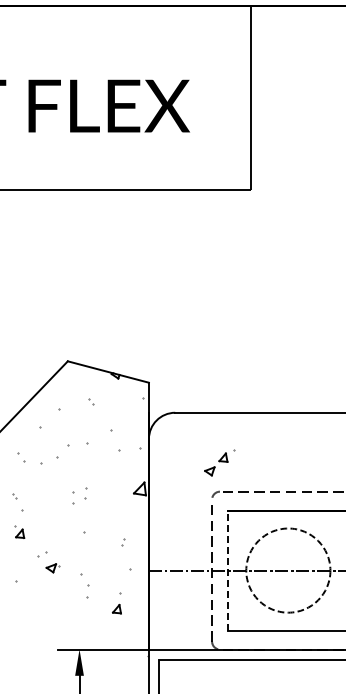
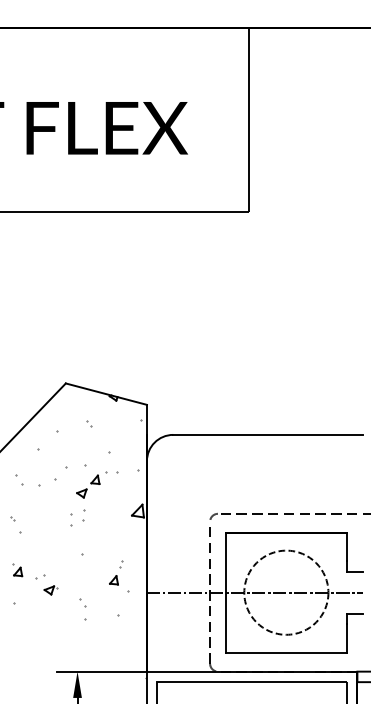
part: (219, 462) -> (91, 484), moved
part: (19, 532) -> (17, 570), moved
line: (227, 570) -> (225, 592), dashed -> solid
part: (84, 580) -> (82, 602), size x0.62
part: (116, 609) -> (113, 580), moved

